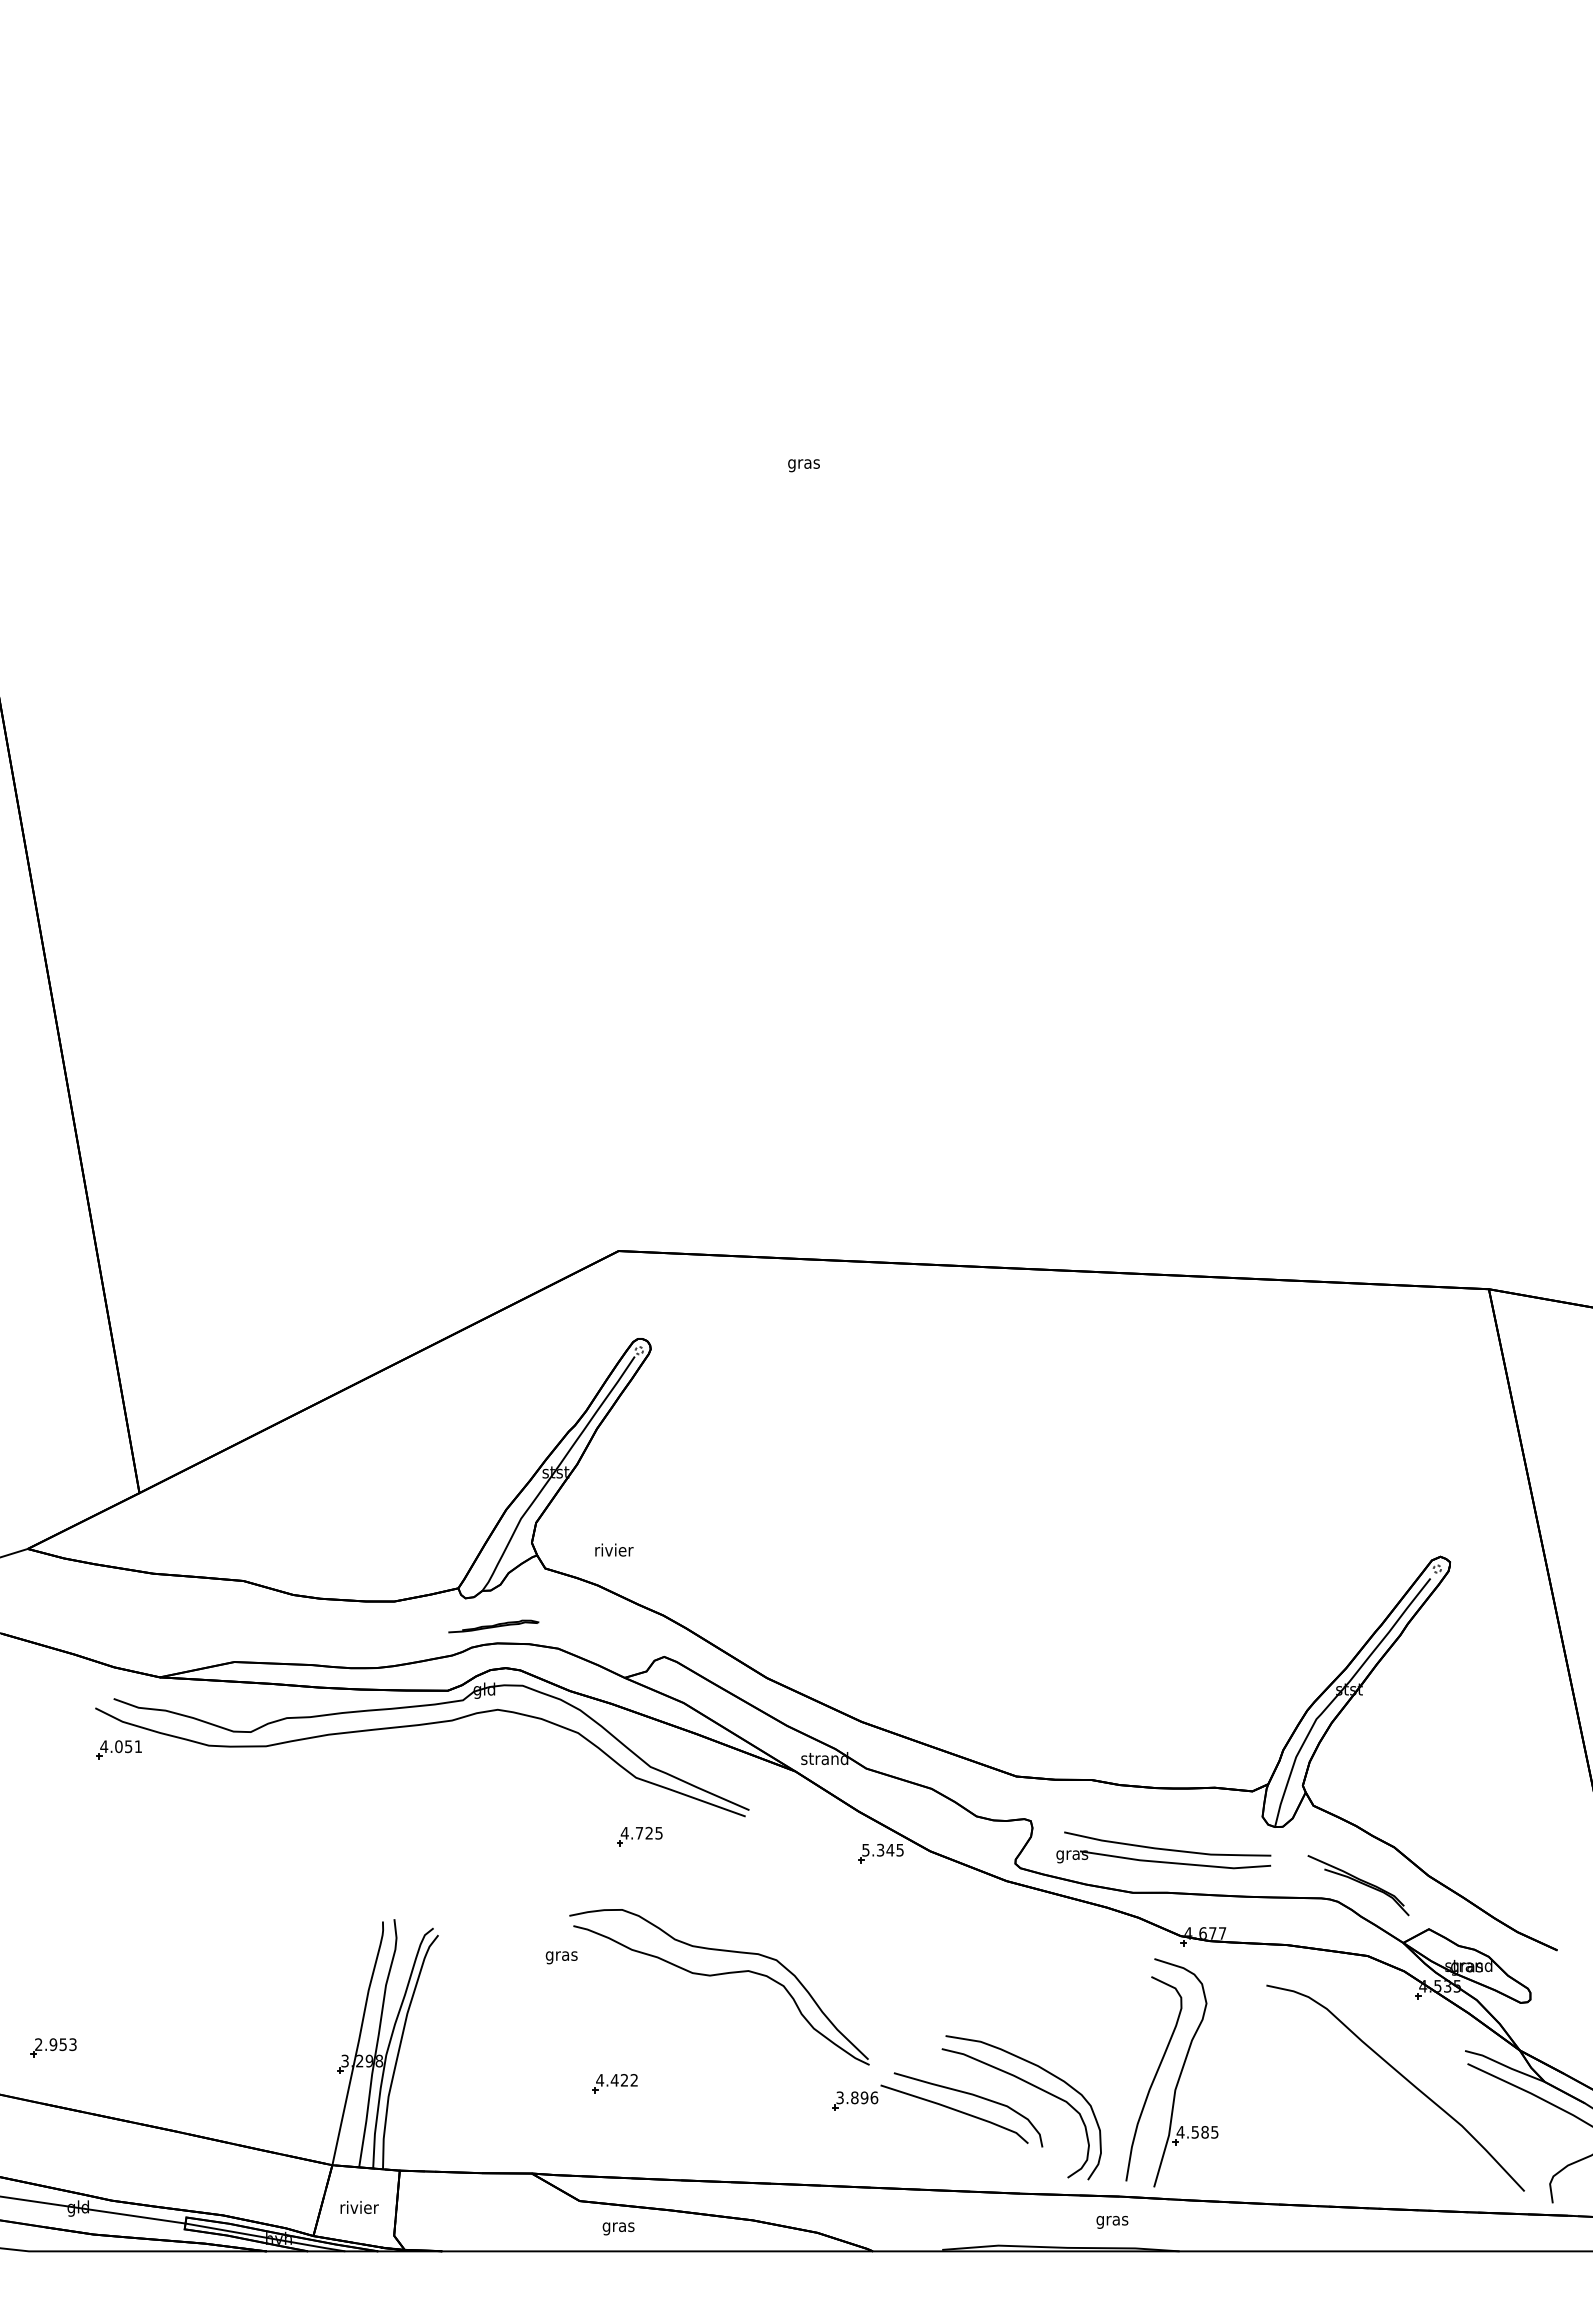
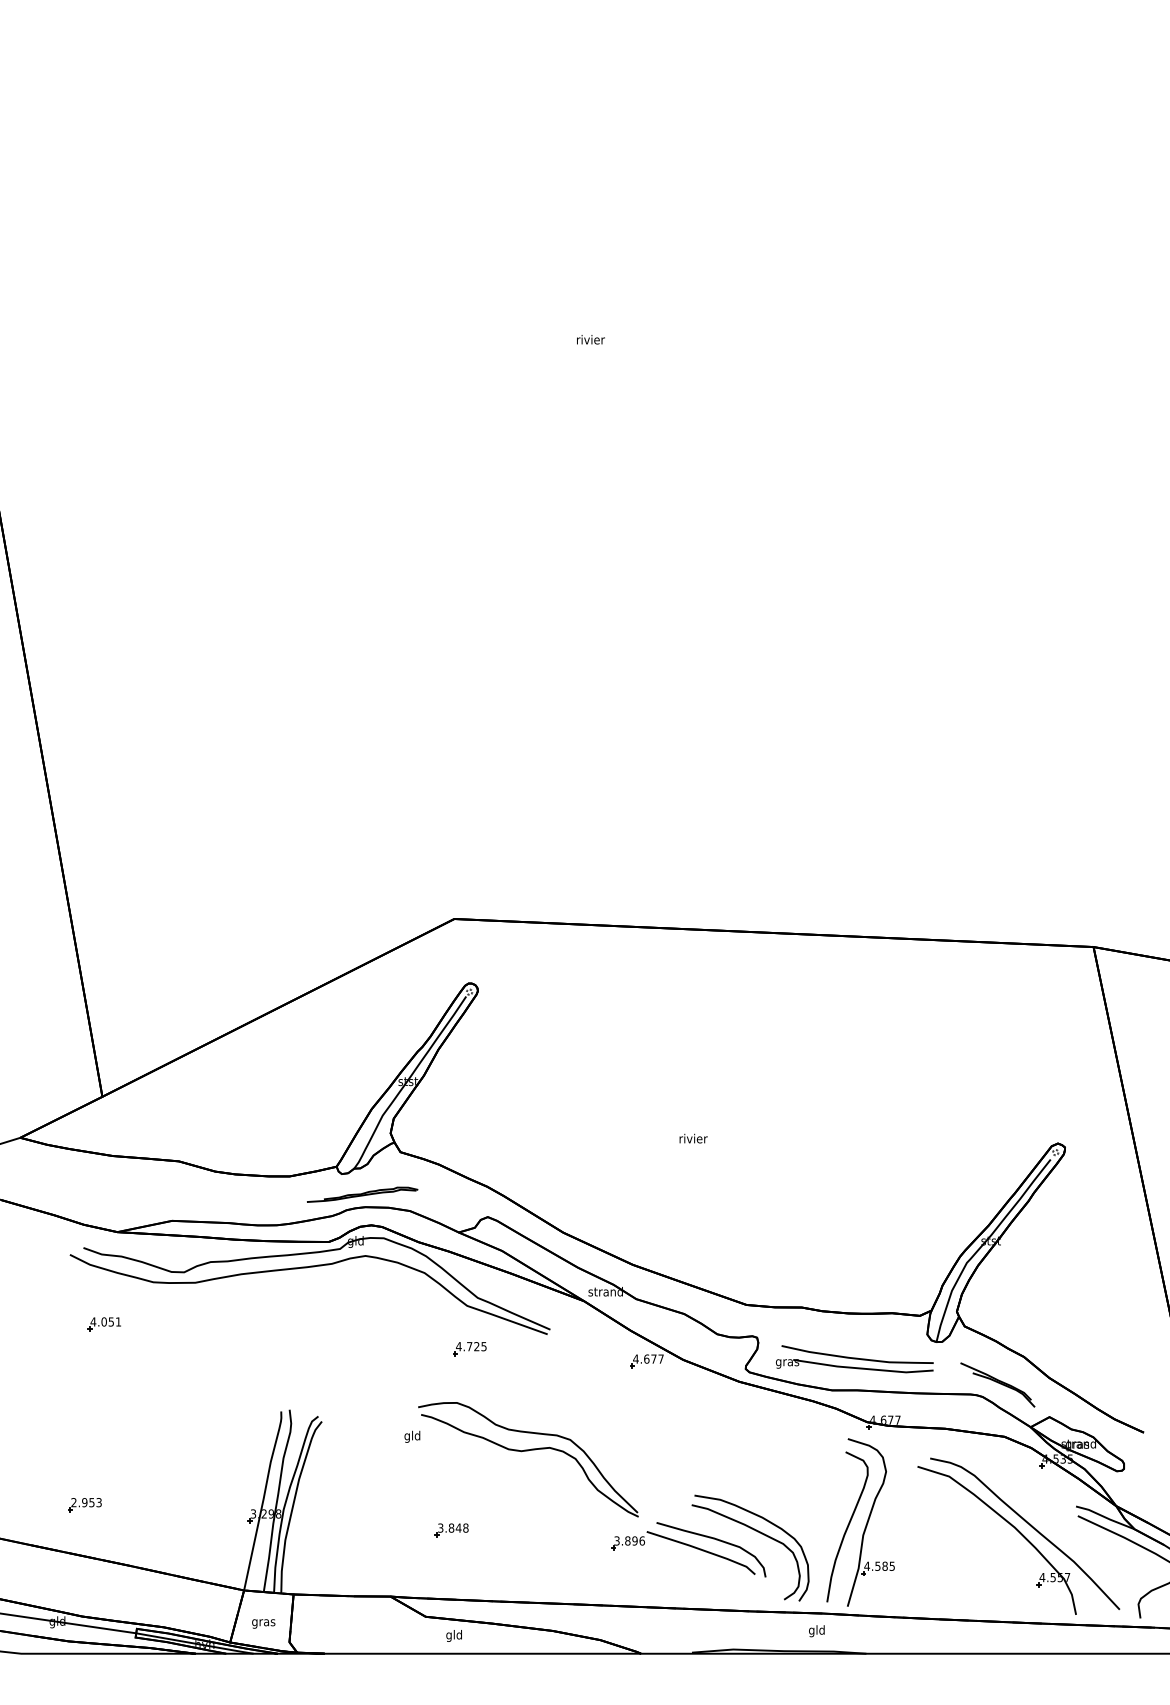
text: (804, 463) -> (590, 340), gras -> rivier
text: (614, 1549) -> (693, 1138), moved
part: (493, 1626) -> (362, 1194), size x1.67
part: (118, 1749) -> (103, 1324), moved
text: (882, 1849) -> (648, 1358), 5.345 -> 4.677
text: (561, 1955) -> (412, 1436), gras -> gld
part: (53, 2047) -> (84, 1504), moved
part: (1373, 2074) -> (1008, 1523), added
text: (617, 2080) -> (453, 1528), 4.422 -> 3.848
text: (359, 2208) -> (264, 1622), rivier -> gras
text: (1112, 2220) -> (817, 1631), gras -> gld
text: (618, 2227) -> (454, 1636), gras -> gld

